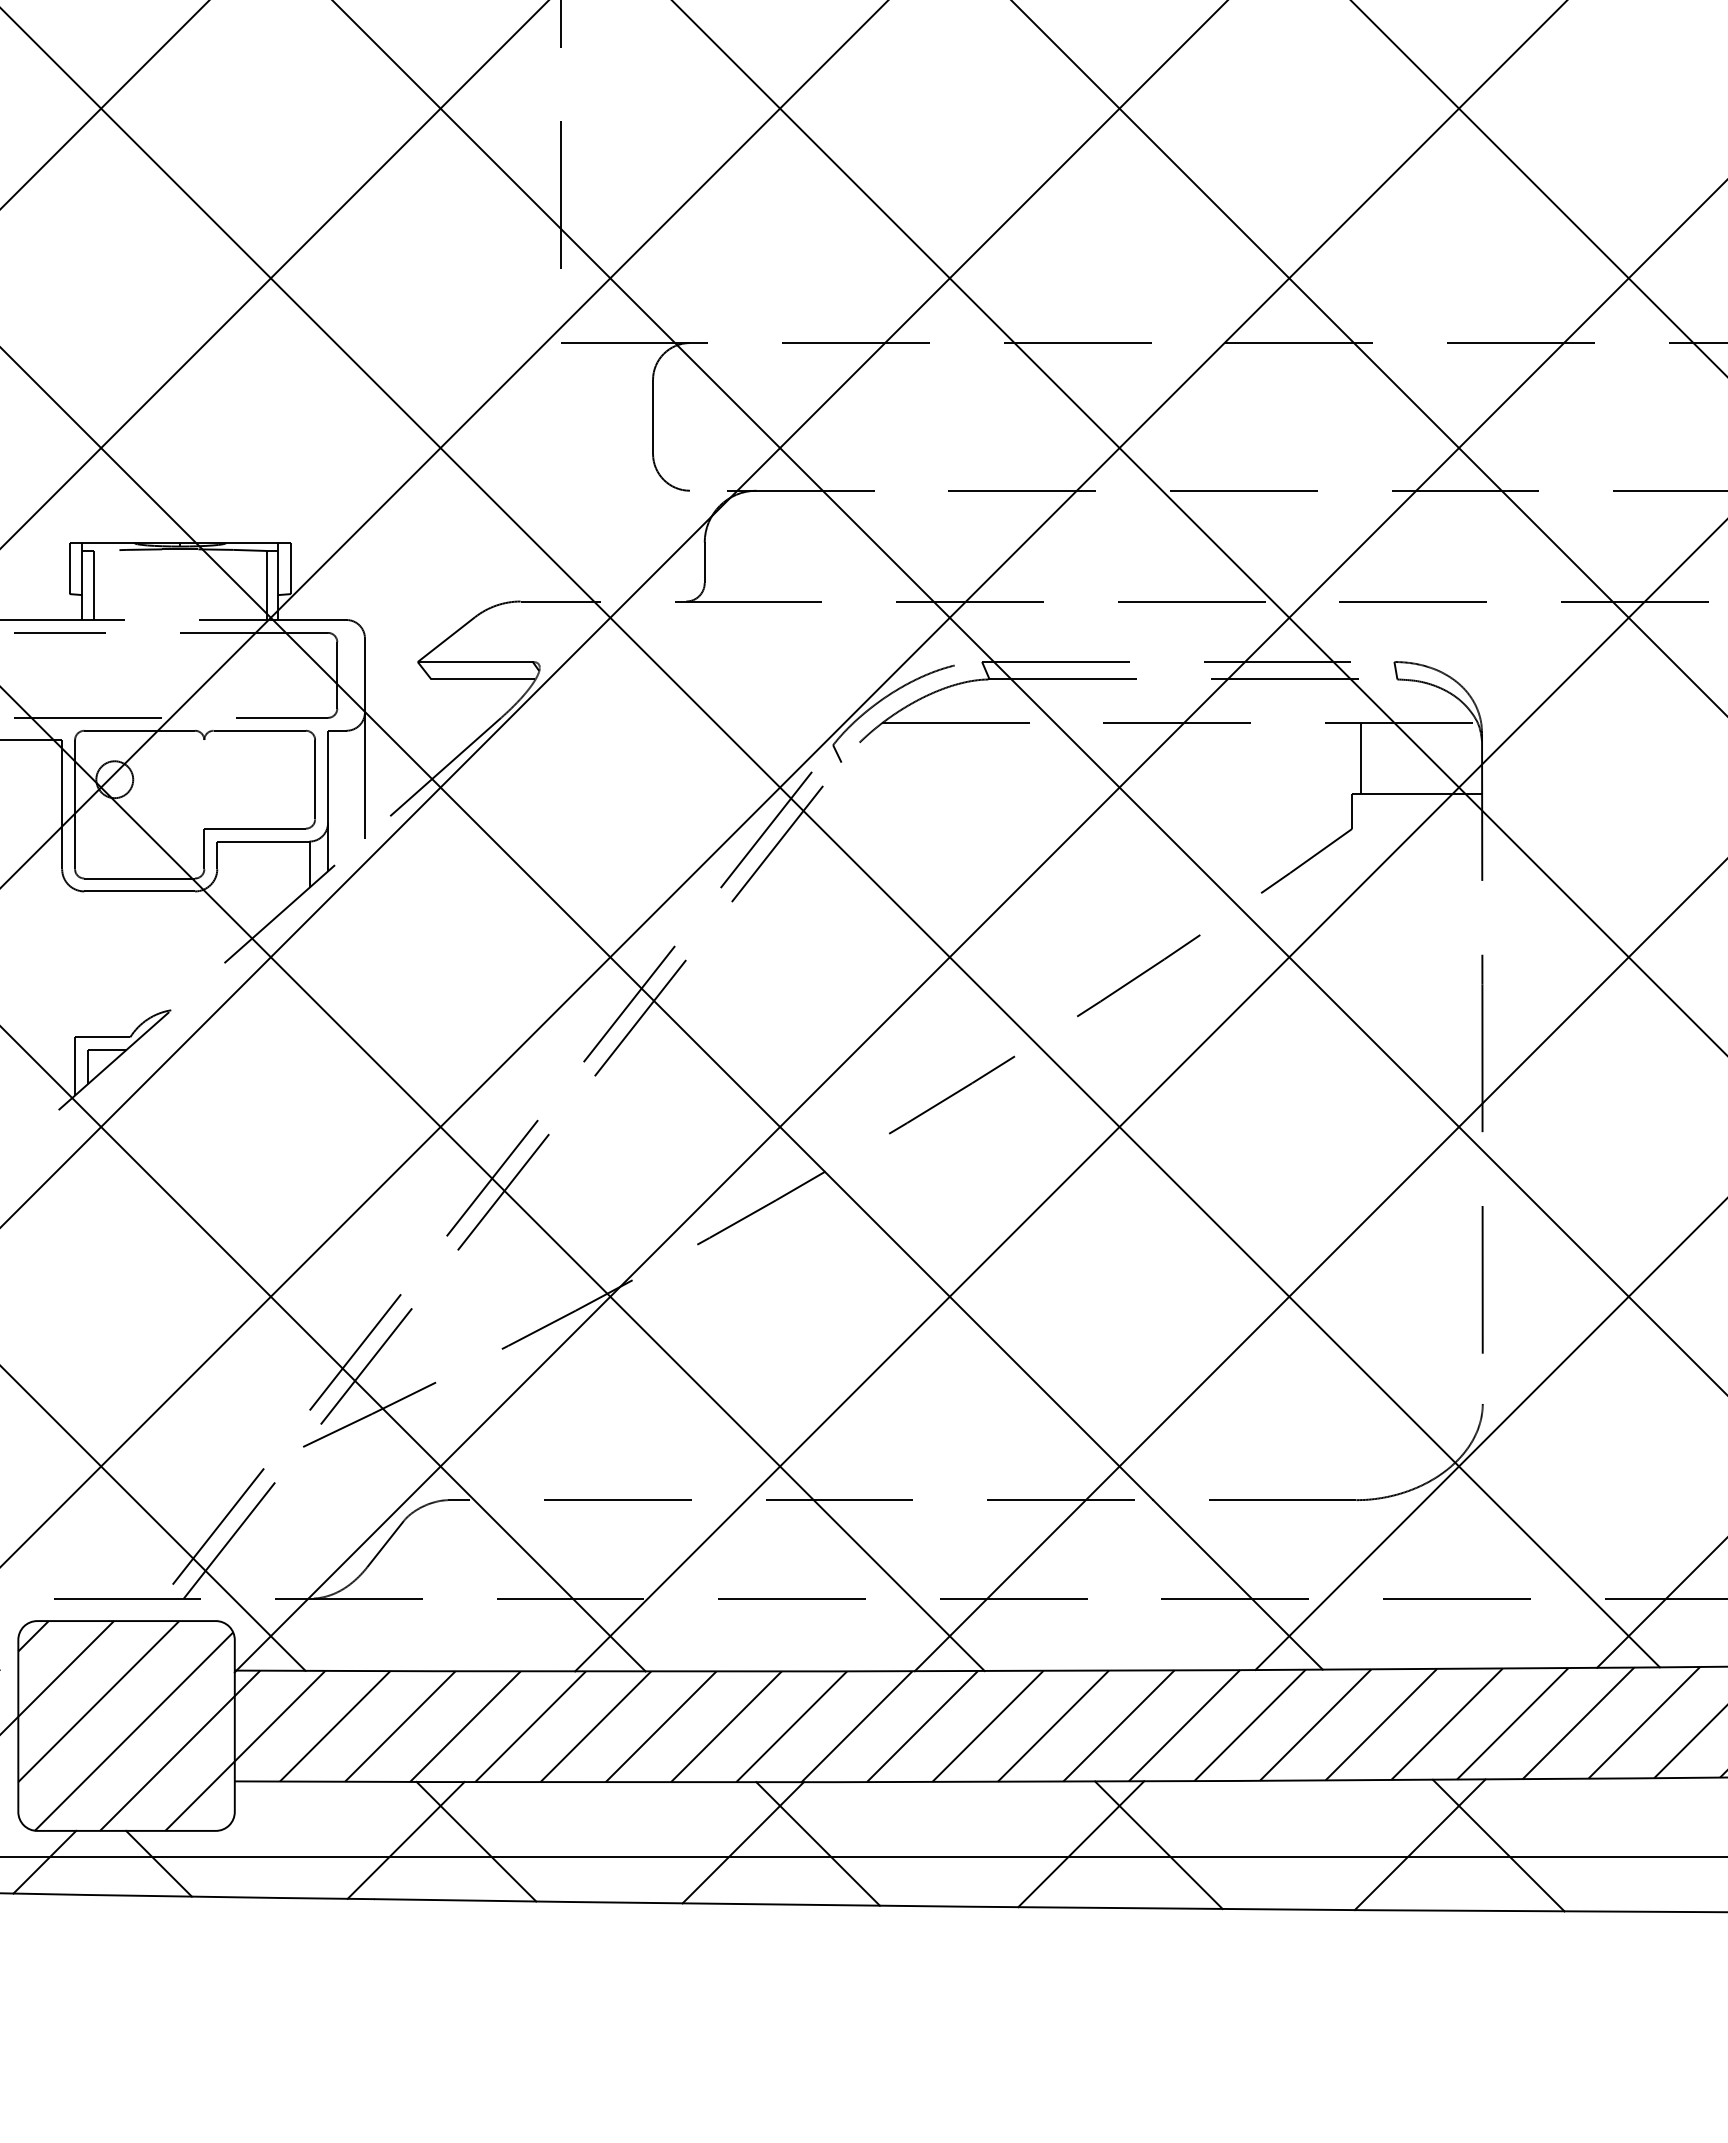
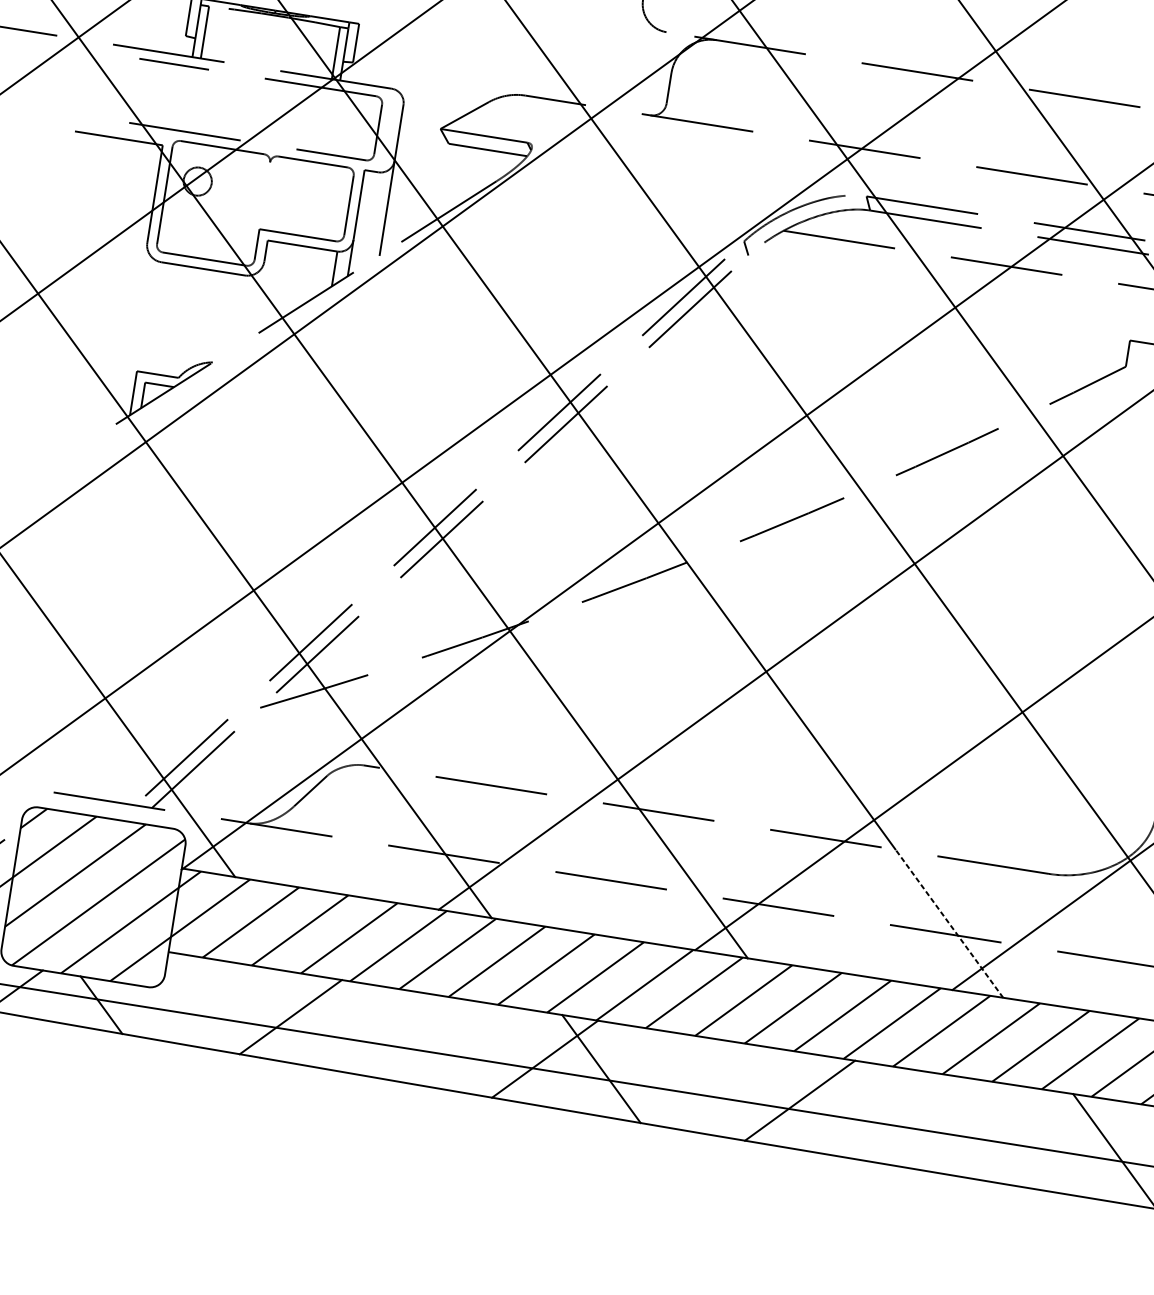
line: (1361, 758) -> (1141, 314), removed
line: (1238, 1584) -> (949, 923), solid -> dashed
line: (476, 1841) -> (343, 1026), removed
line: (1419, 1844) -> (1055, 1141), removed
line: (1158, 1845) -> (858, 1110), removed

